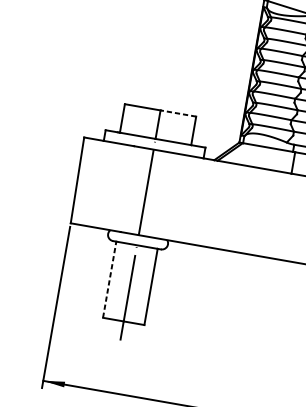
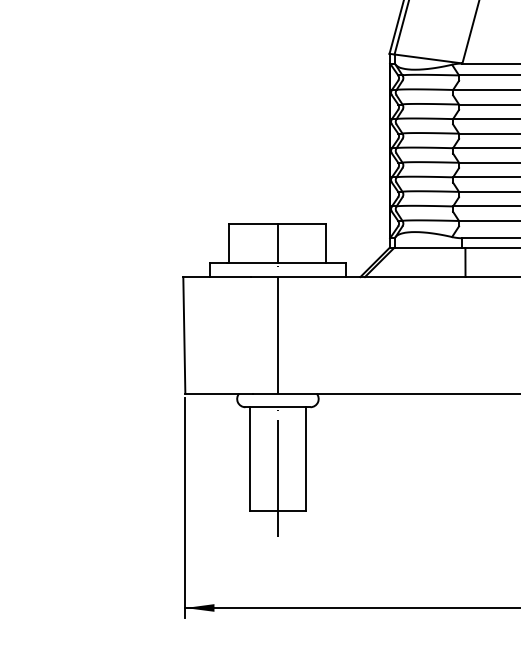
line: (177, 113) -> (301, 223), dashed -> solid
line: (109, 280) -> (249, 459), dashed -> solid

